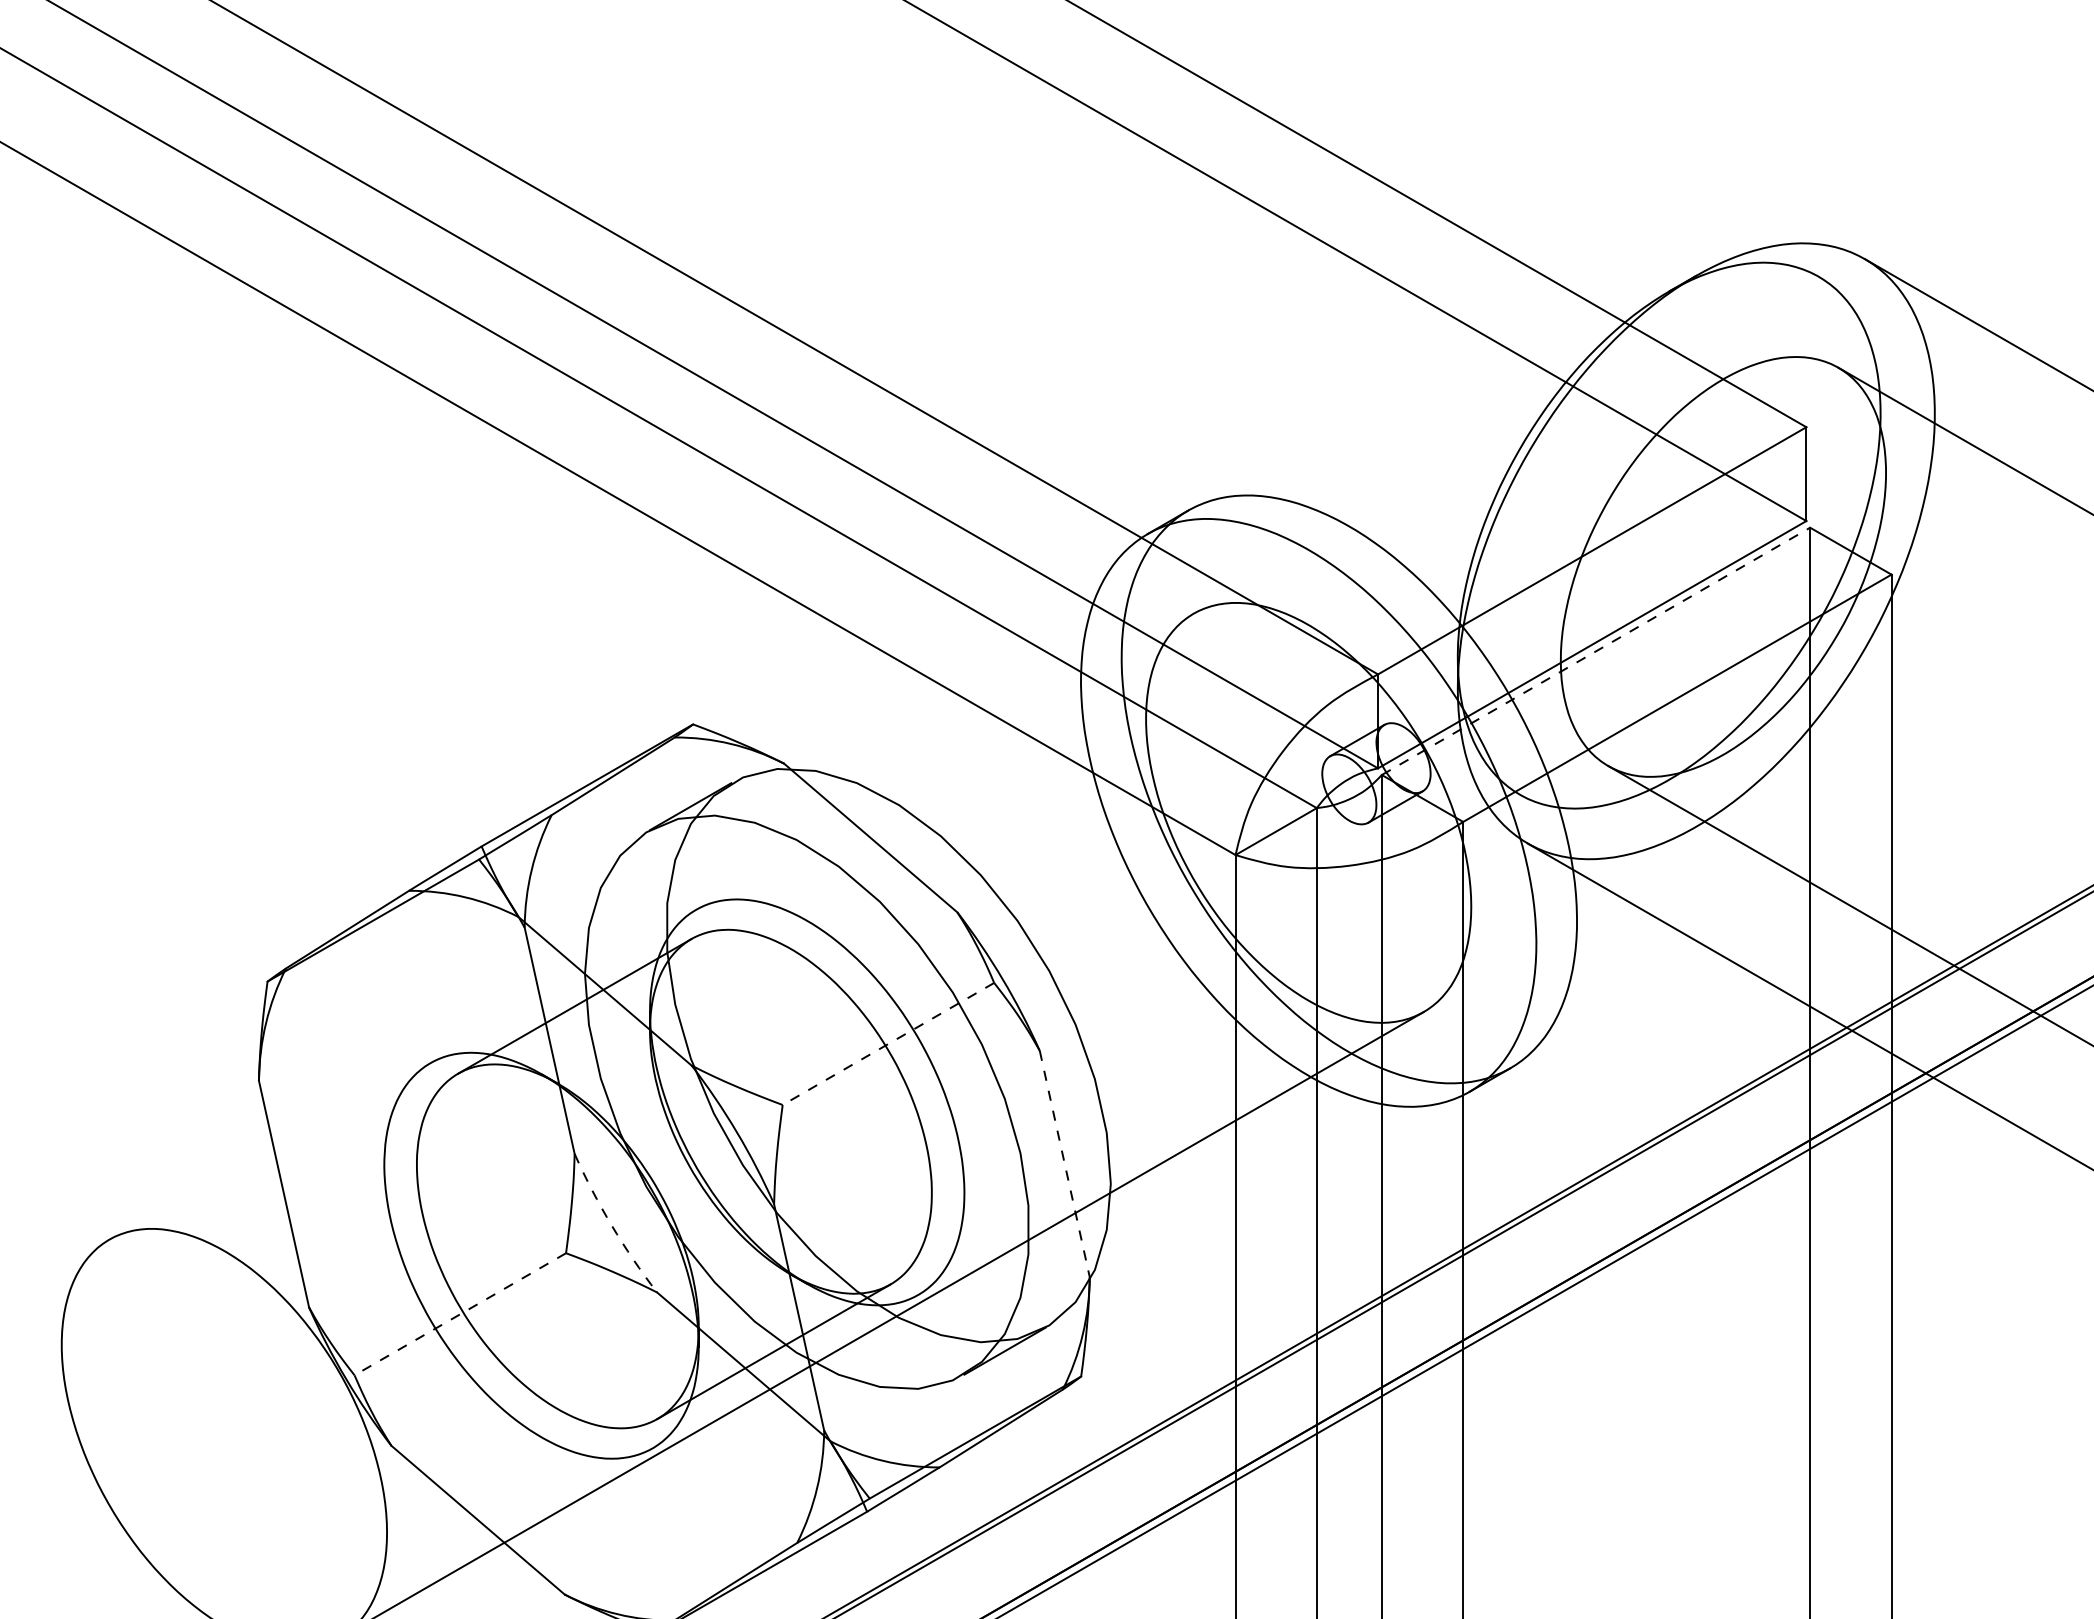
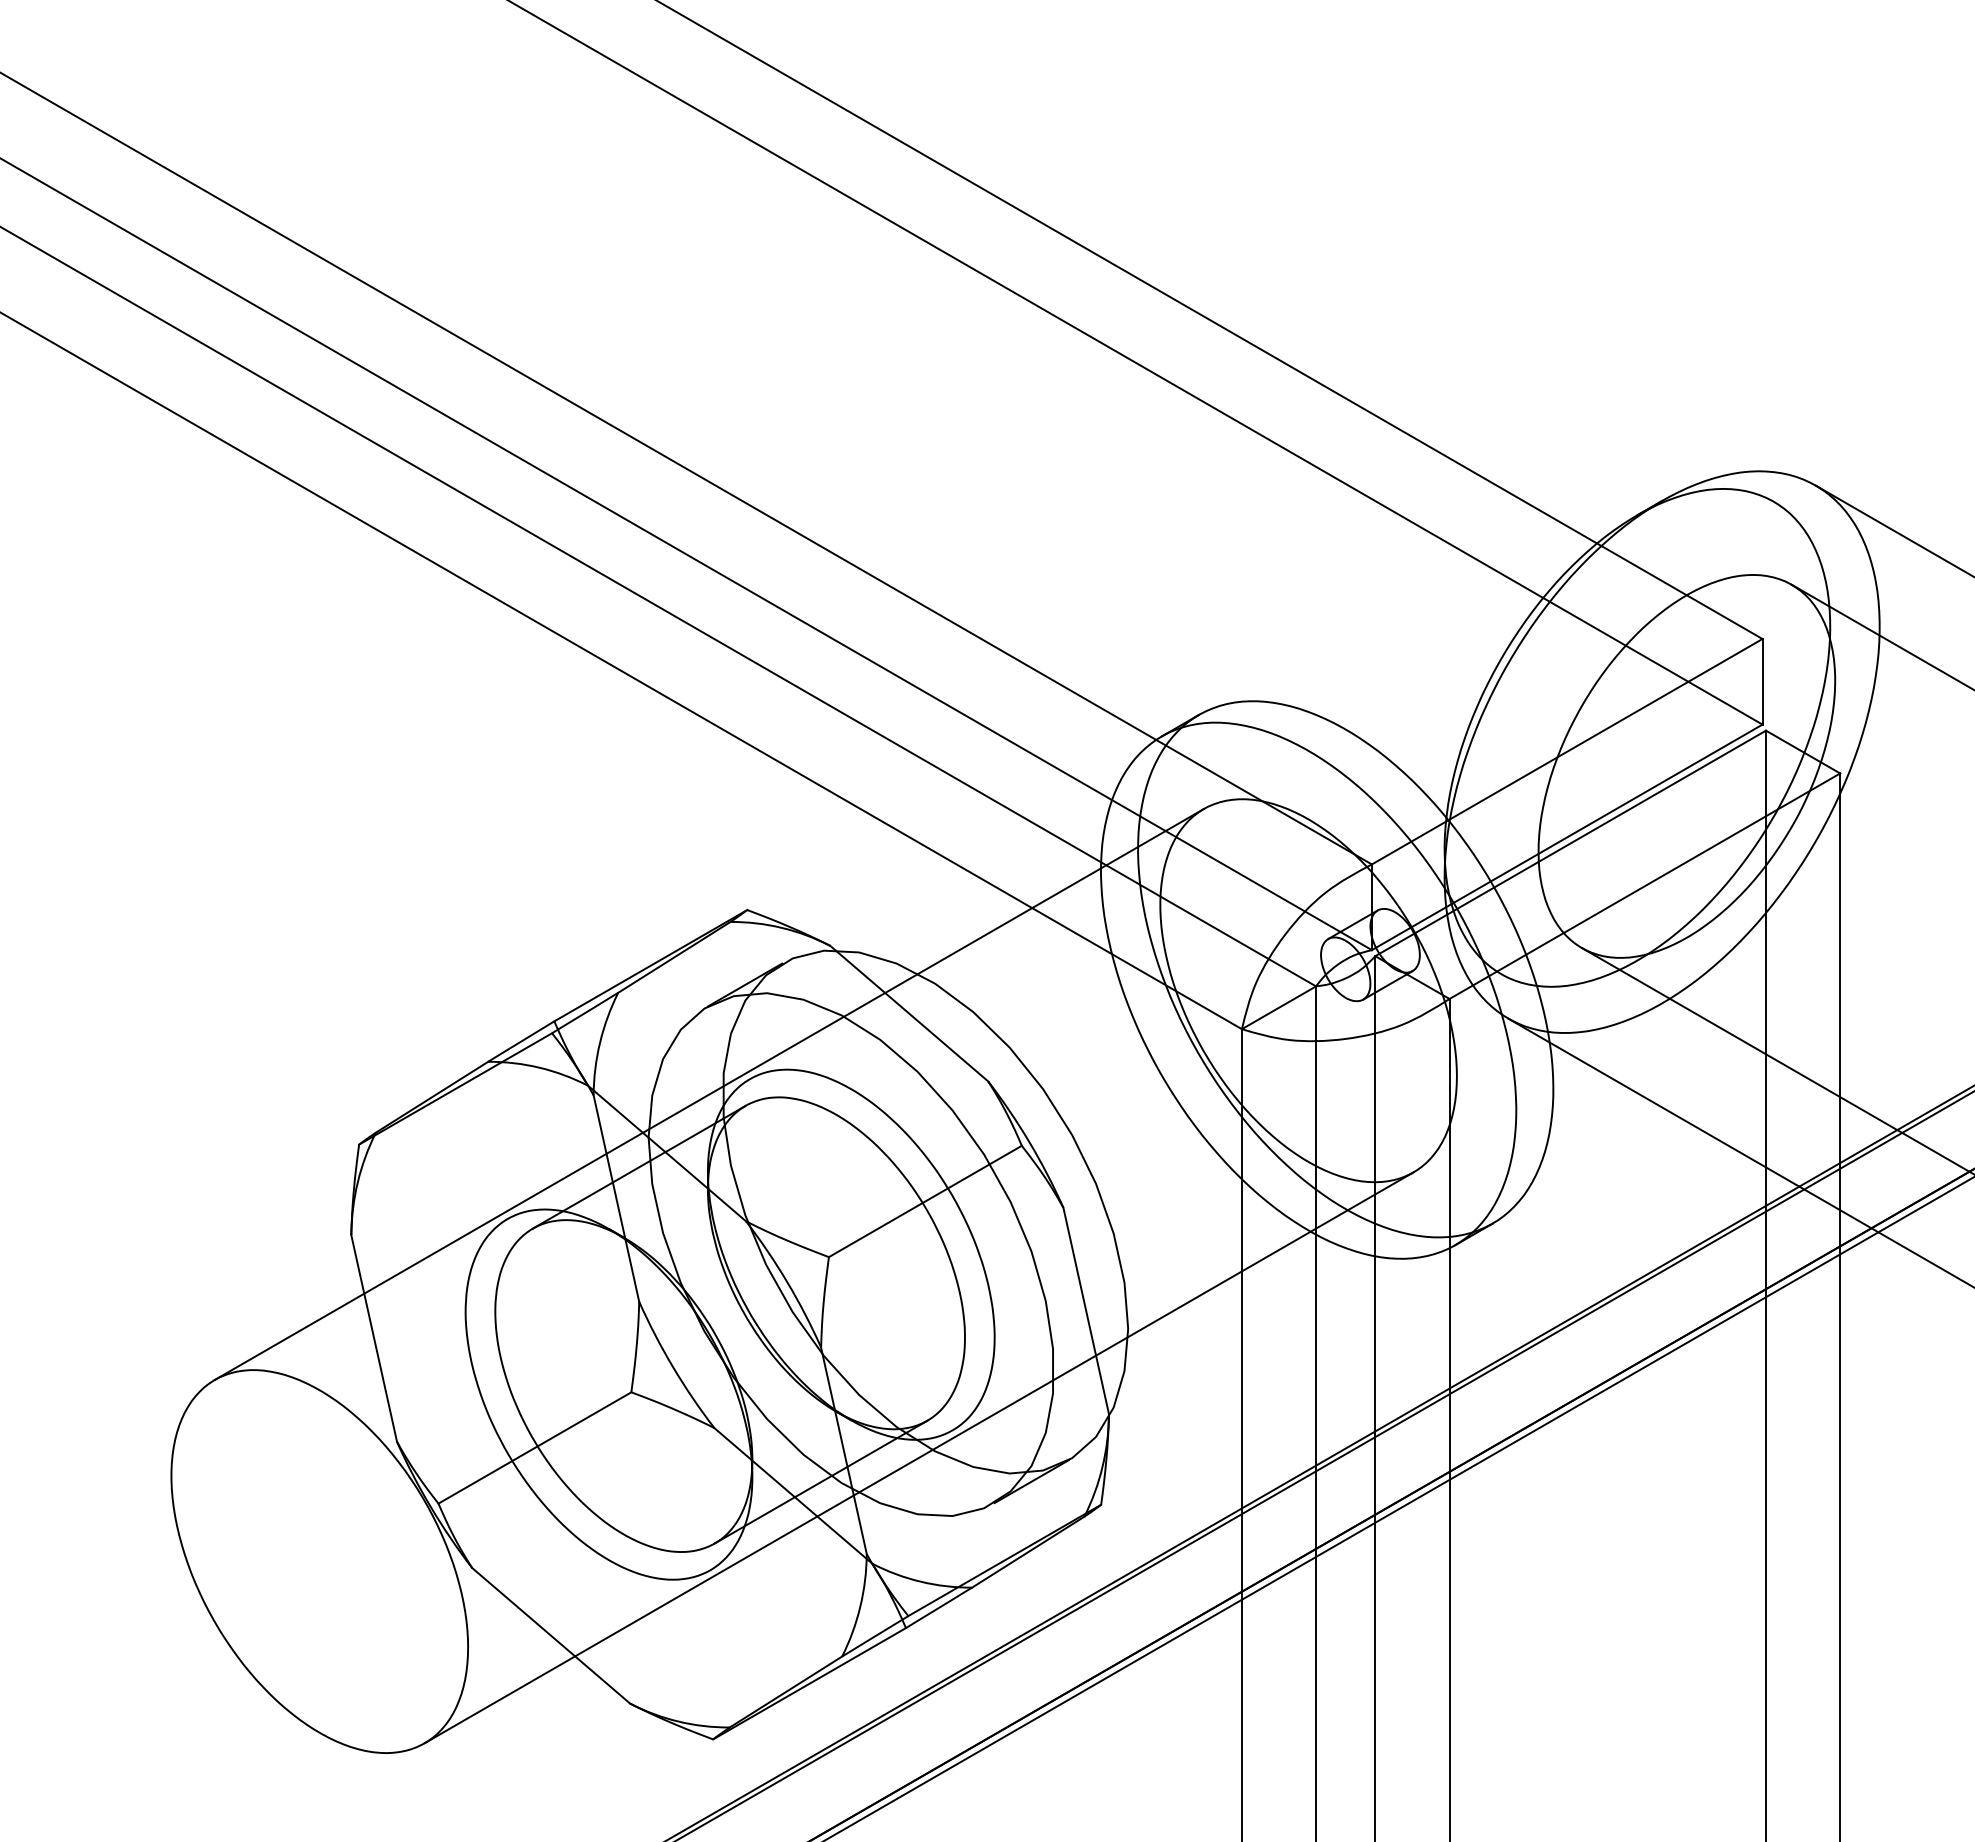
line: (1595, 651) -> (1570, 843), dashed -> solid
line: (650, 926) -> (708, 1094), added
line: (887, 1043) -> (924, 1201), dashed -> solid
line: (1065, 1163) -> (1086, 1310), dashed -> solid
arc: (612, 1226) -> (673, 1367), dashed -> solid
line: (459, 1314) -> (534, 1448), dashed -> solid

